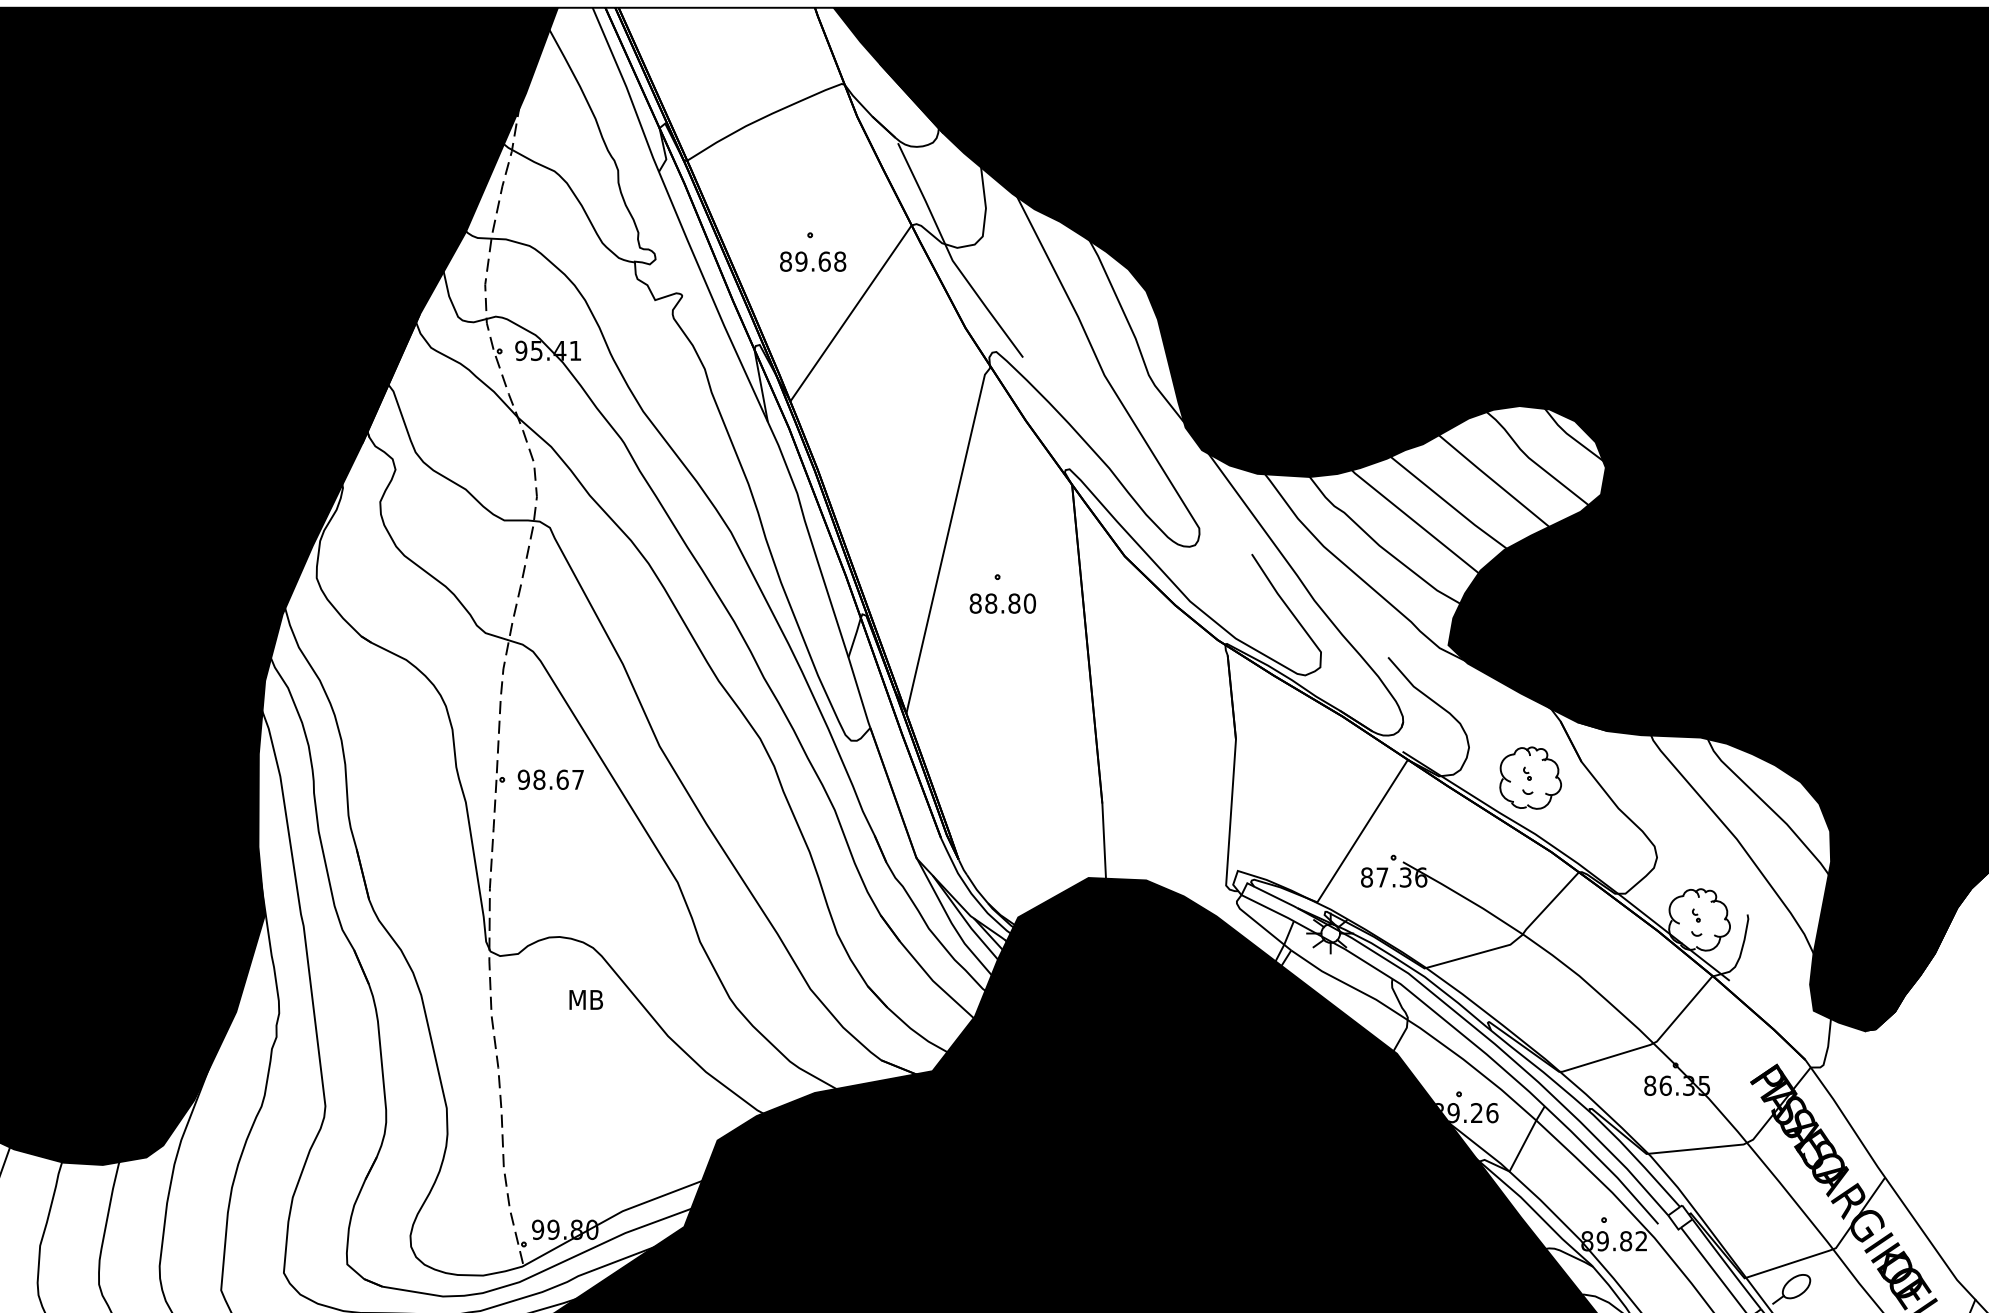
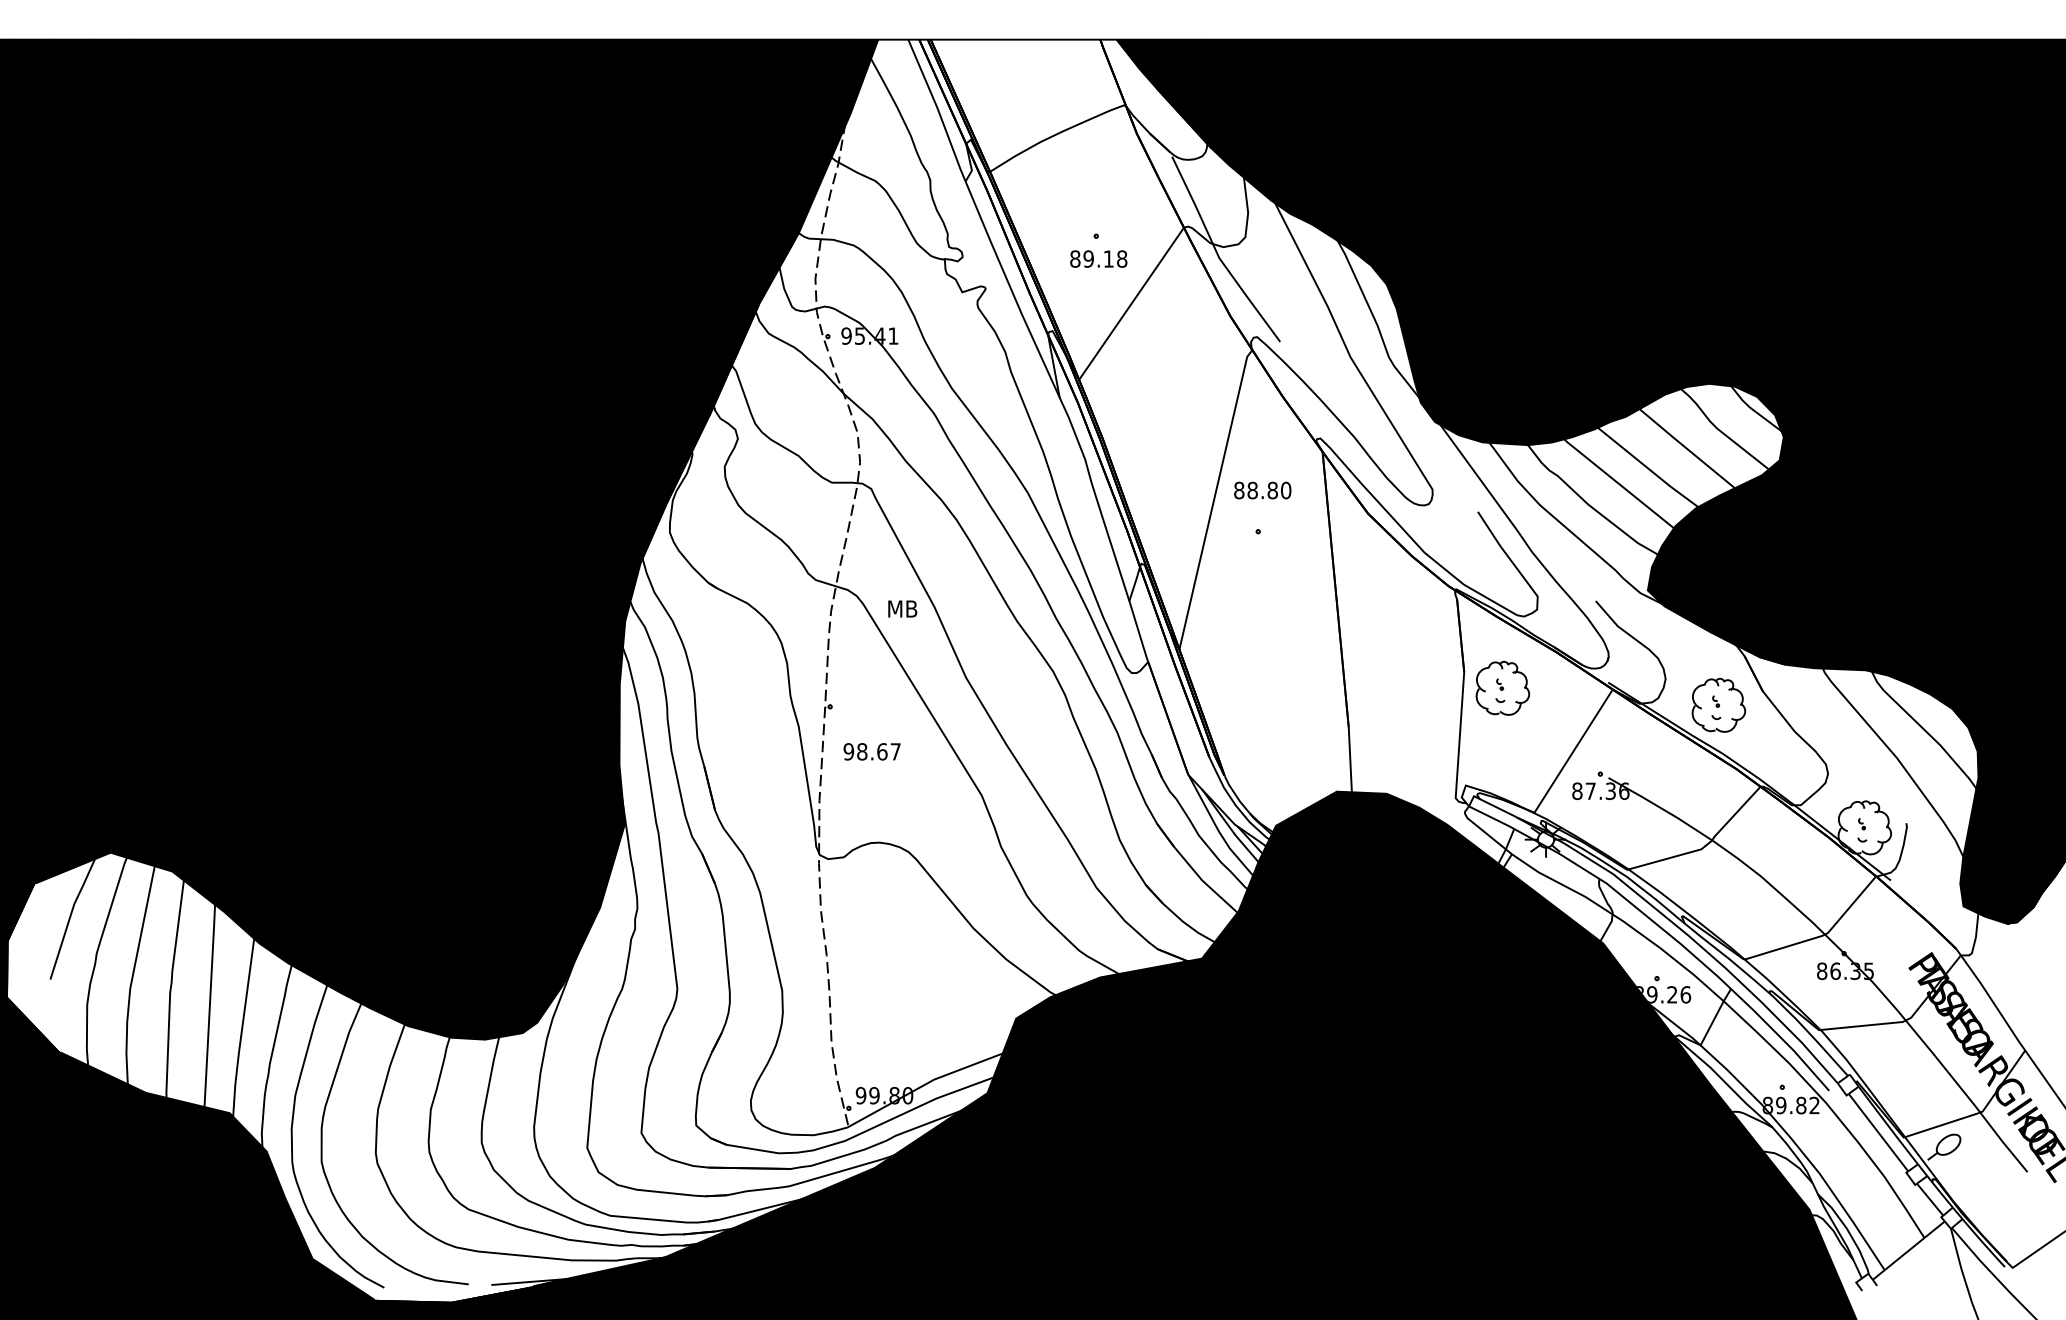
text: (824, 261) -> (1108, 258), 89.68 -> 89.18
text: (1002, 603) -> (1262, 490), moved
part: (1280, 757) -> (1502, 687), added
text: (550, 779) -> (871, 751), moved
text: (585, 999) -> (902, 608), moved

